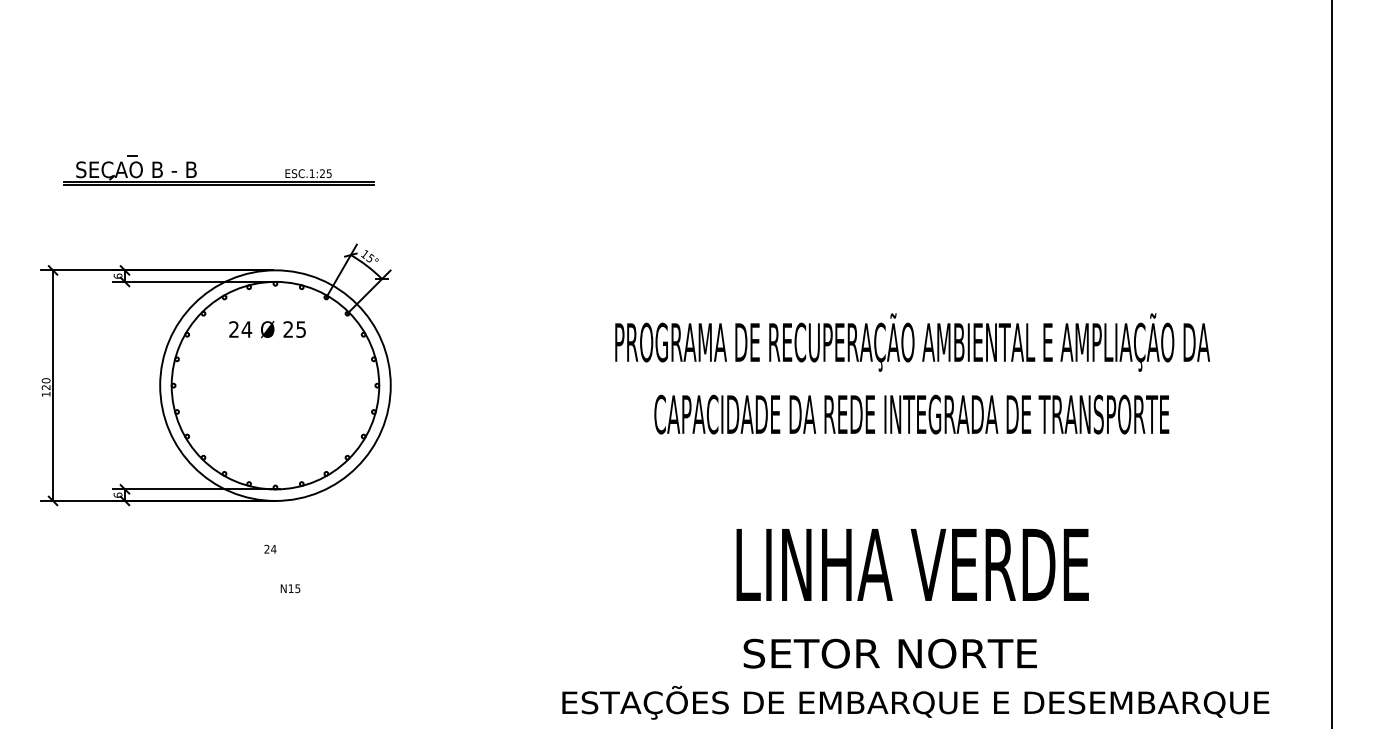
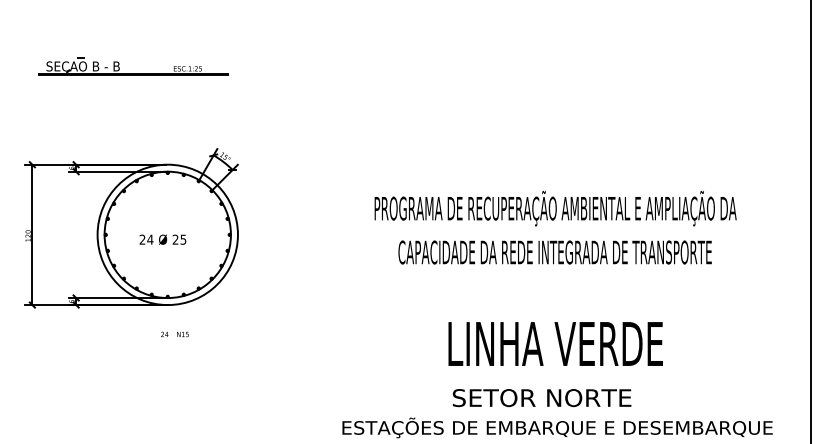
part: (219, 181) -> (133, 73), moved
text: (266, 329) -> (162, 239), moved
text: (289, 588) -> (182, 334), moved

